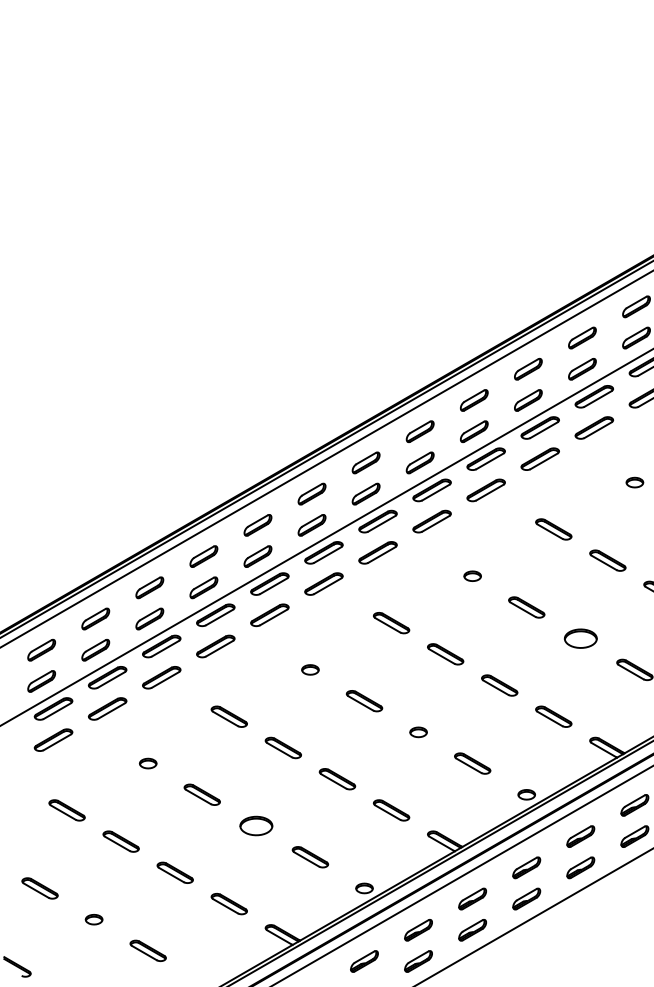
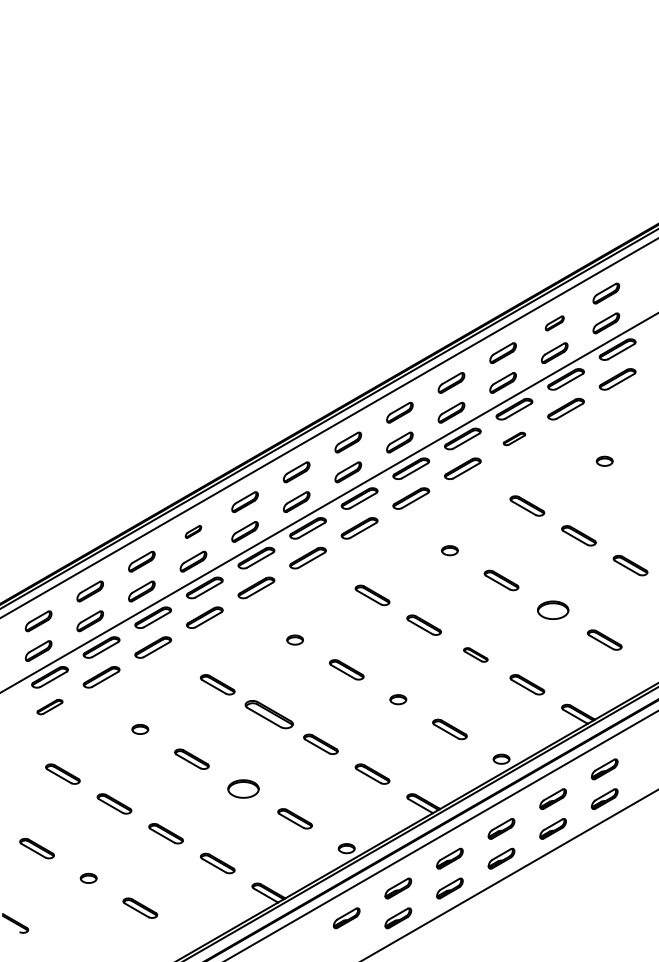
part: (582, 338) -> (554, 323), size x0.7
part: (540, 458) -> (514, 438), size x0.6
part: (203, 556) -> (193, 531), size x0.6
part: (499, 685) -> (475, 654), size x0.7
part: (53, 739) -> (49, 706), size x0.7
part: (283, 747) -> (269, 714), size x1.4

